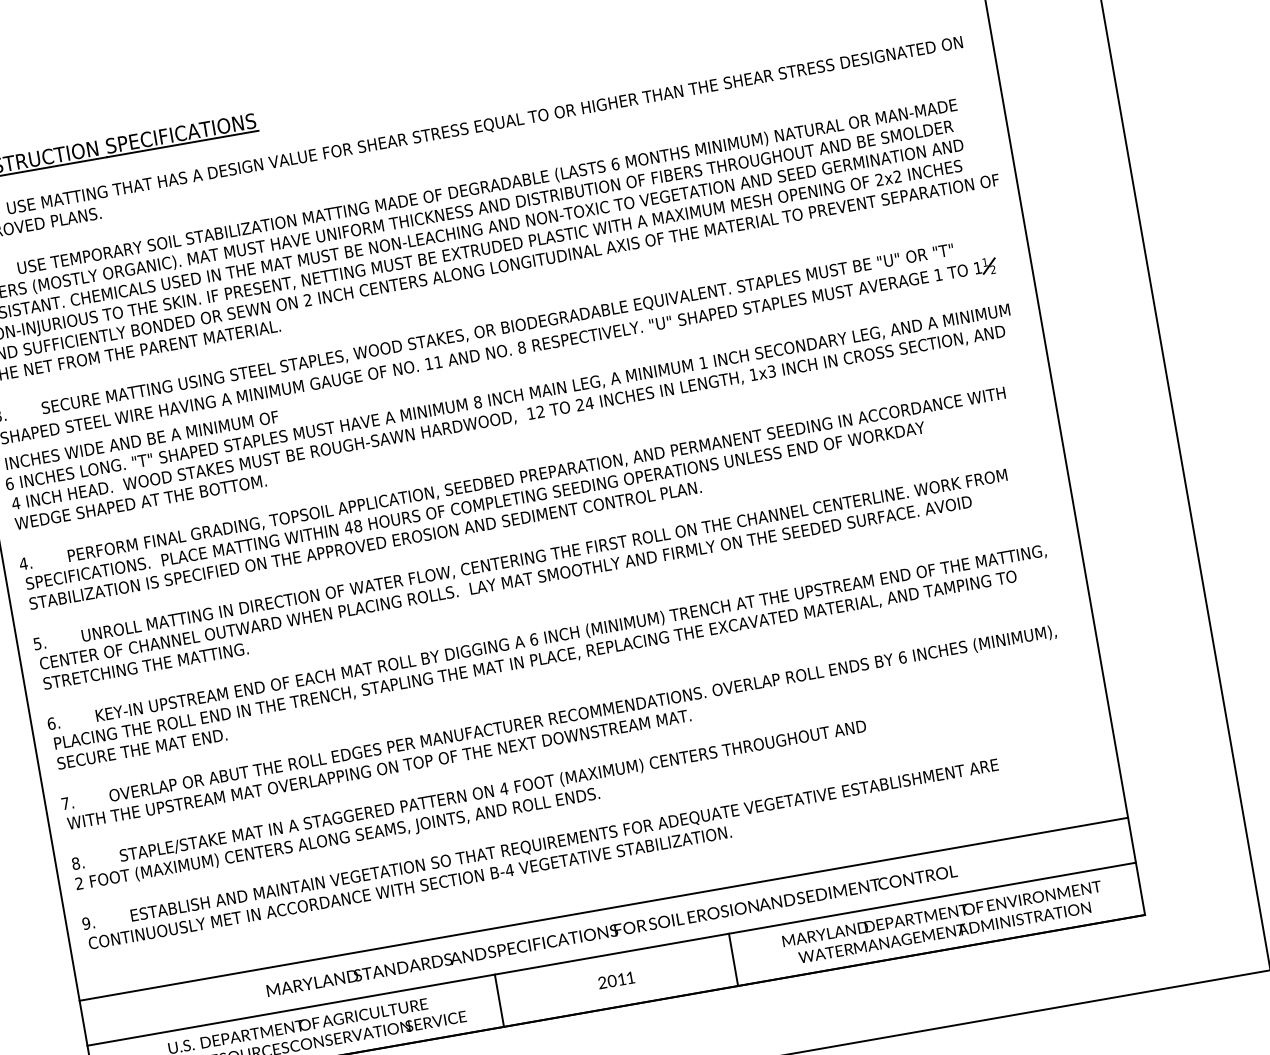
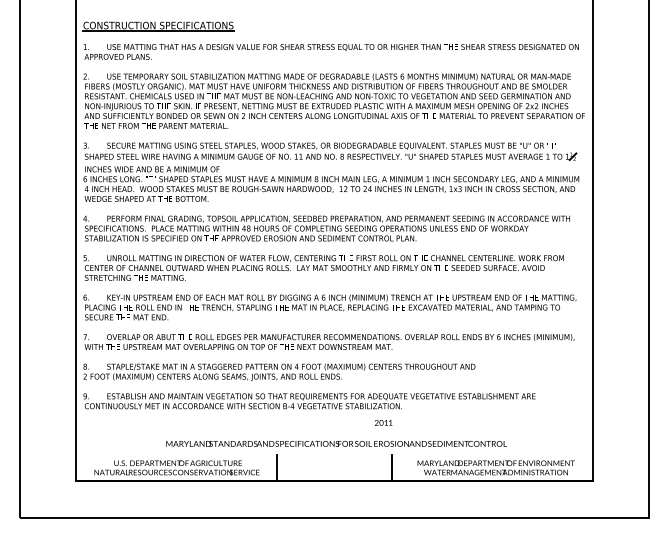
line: (603, 908) -> (334, 432), removed
line: (611, 953) -> (334, 454), removed
text: (616, 979) -> (383, 422), moved

